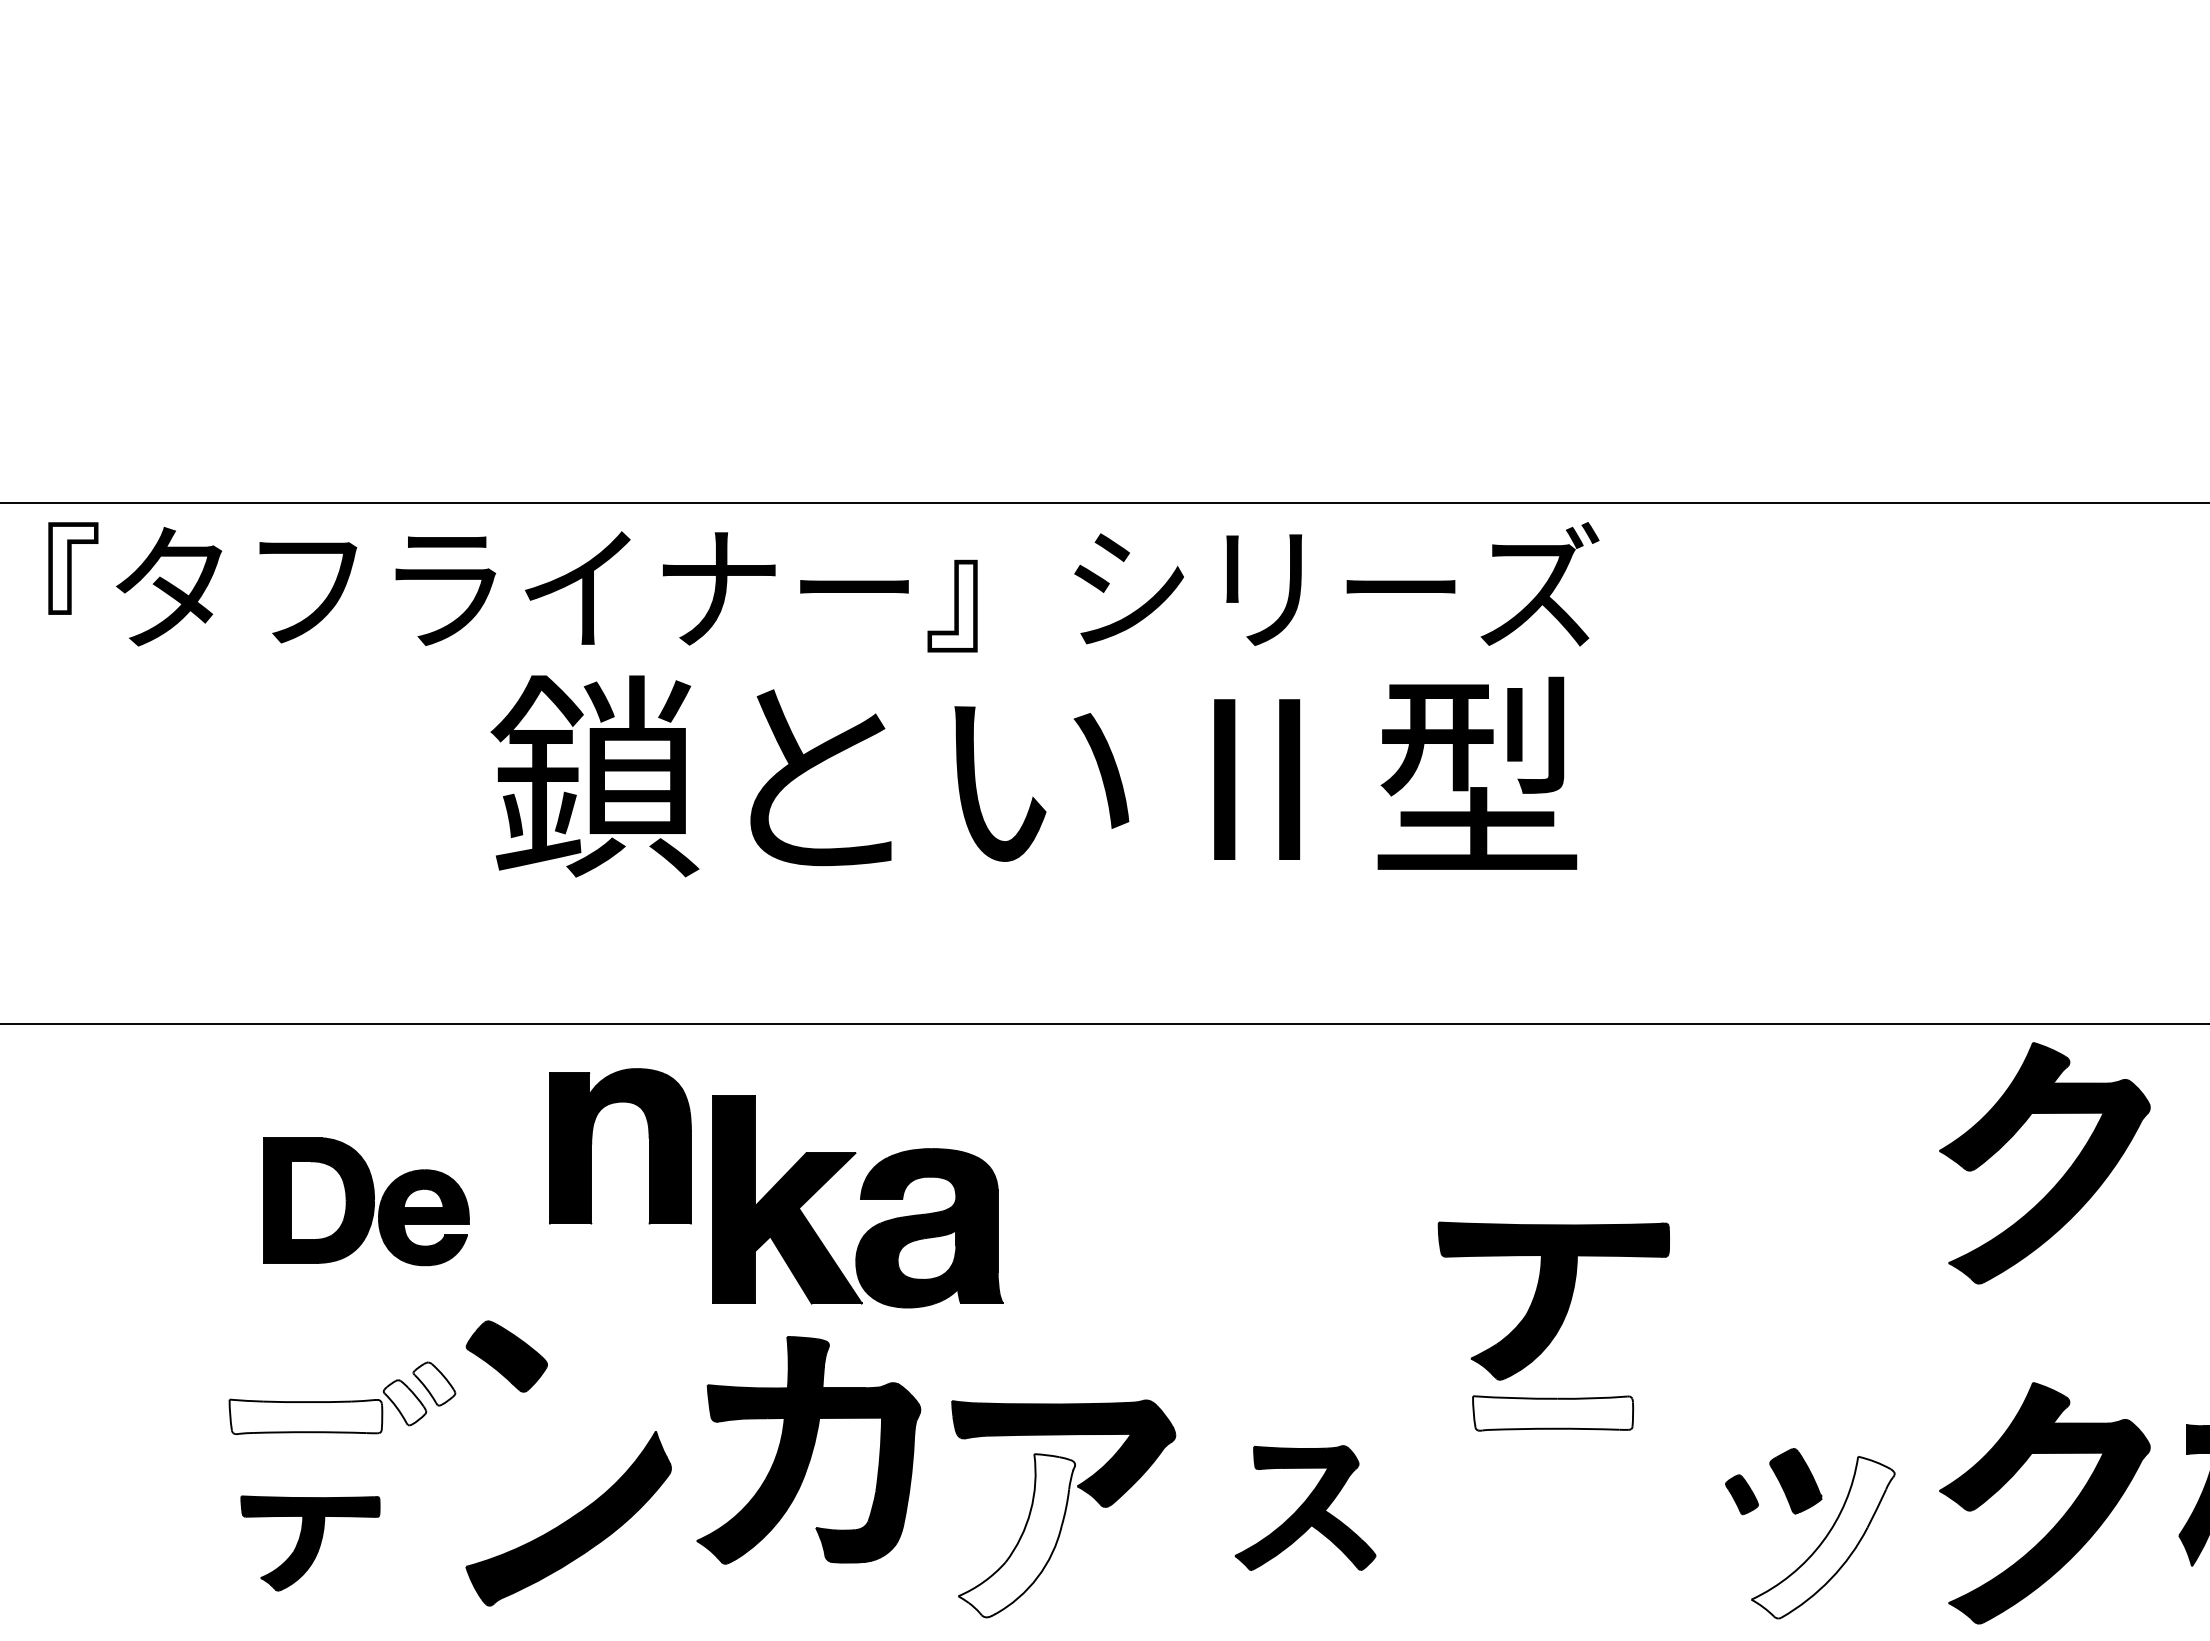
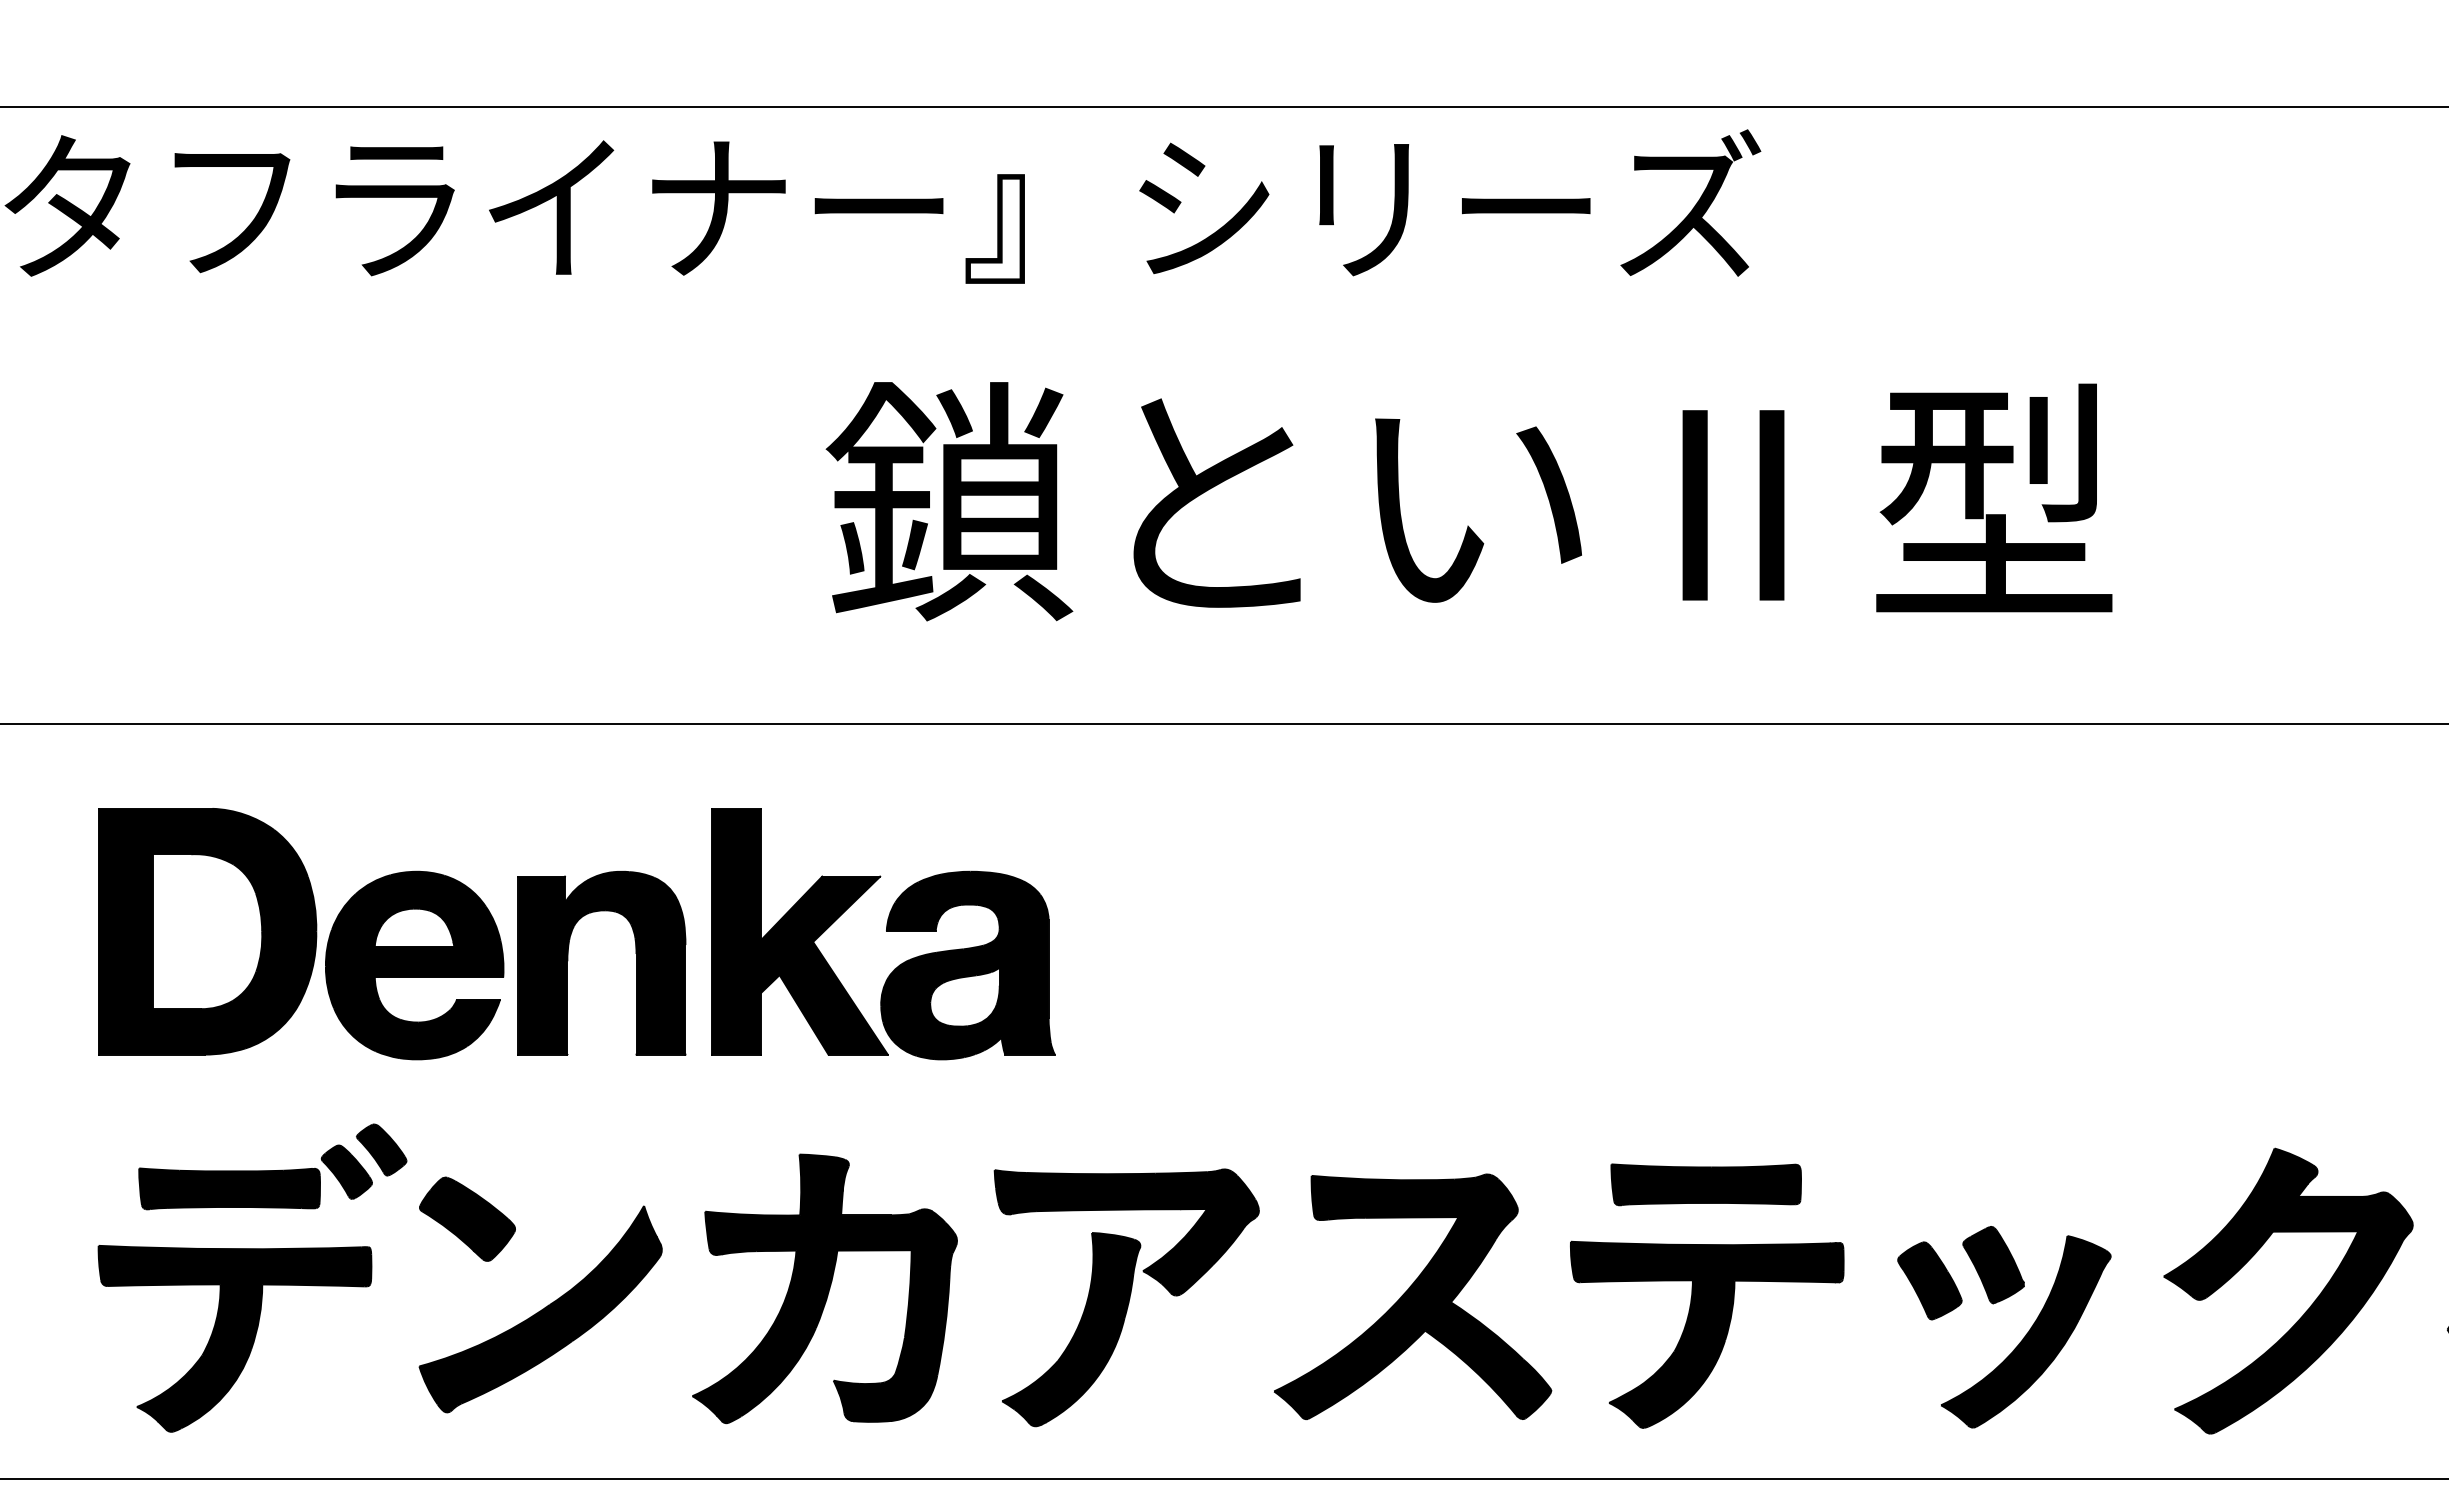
text: (1033, 776) -> (1468, 501), moved
part: (592, 1144) -> (568, 961), moved
part: (2060, 1178) -> (2307, 906), removed
part: (366, 1201) -> (301, 933), size x1.67
part: (1553, 1300) -> (1706, 1334), moved
part: (506, 1356) -> (467, 1219), moved
fill: (434, 1383) -> (381, 1149), added
fill: (404, 1402) -> (346, 1171), added
fill: (1553, 1413) -> (1706, 1184), added
fill: (305, 1416) -> (229, 1188), added
part: (808, 1450) -> (824, 1289), moved
part: (1741, 1494) -> (1929, 1280), size x1.67
part: (1305, 1507) -> (1413, 1296), size x1.67
fill: (1016, 1535) -> (1070, 1329), added
fill: (1822, 1537) -> (2025, 1331), added
part: (310, 1543) -> (235, 1338), size x1.67

